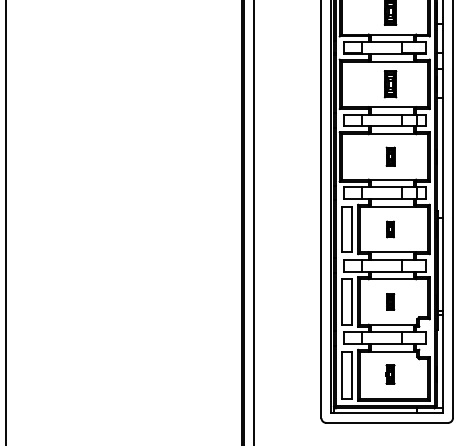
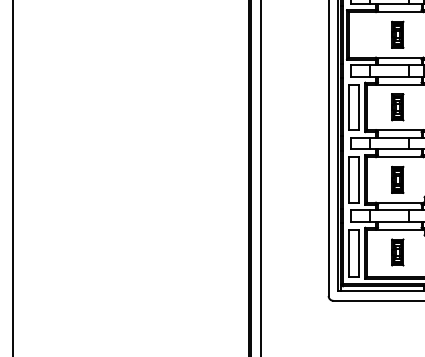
part: (390, 156) -> (397, 34), size x1.43
part: (390, 229) -> (397, 107), size x1.67
part: (390, 301) -> (397, 179), size x1.67
part: (390, 374) -> (397, 252), size x1.43

